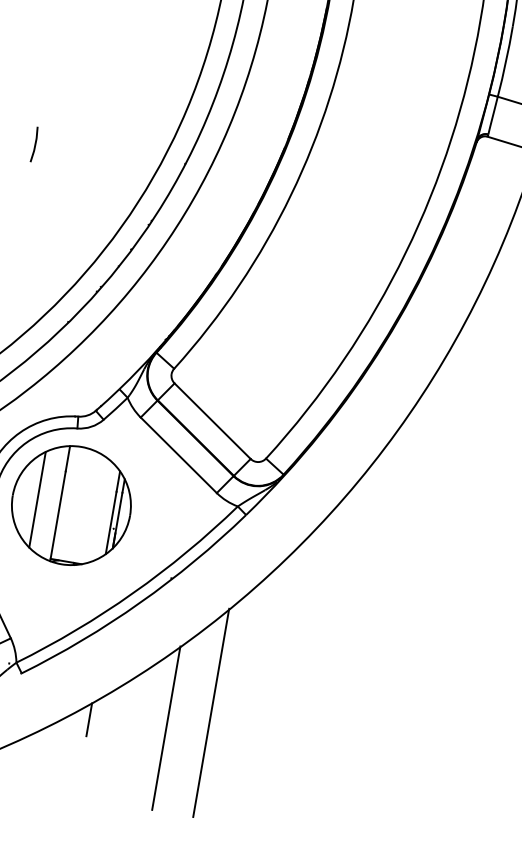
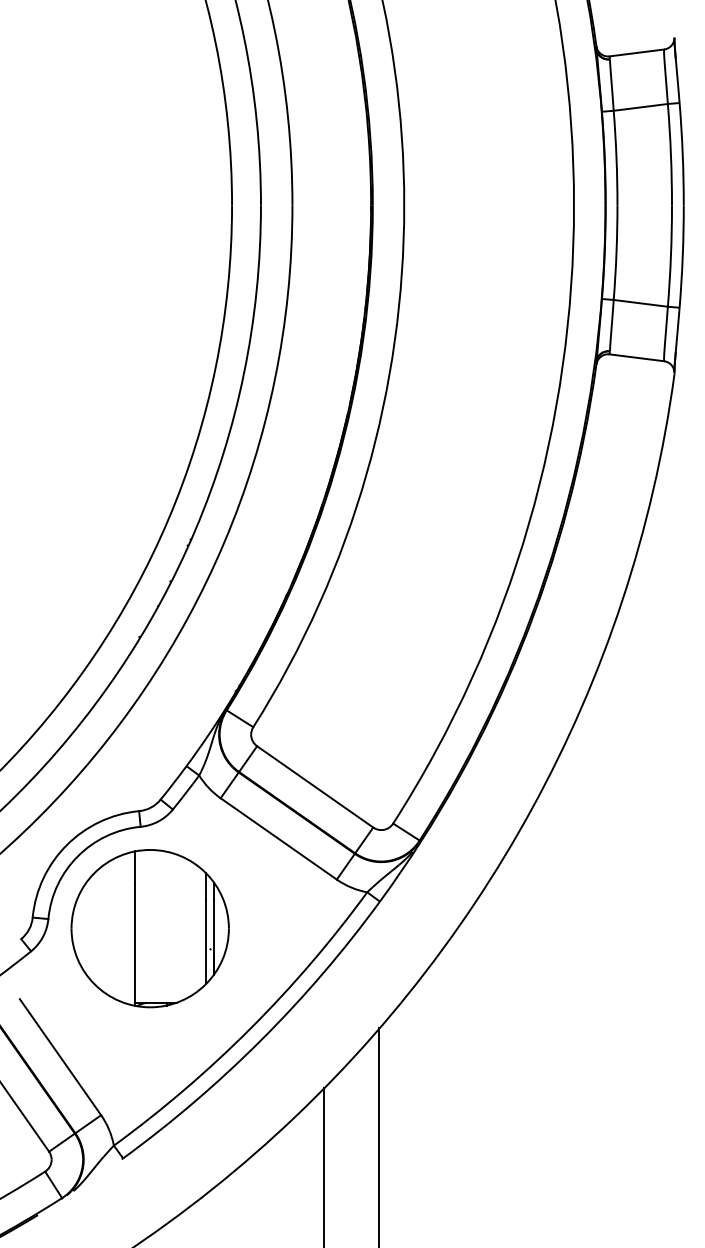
curve: (35, 144) -> (21, 466), removed
line: (37, 499) -> (104, 928), removed
line: (89, 719) -> (221, 1203), removed

